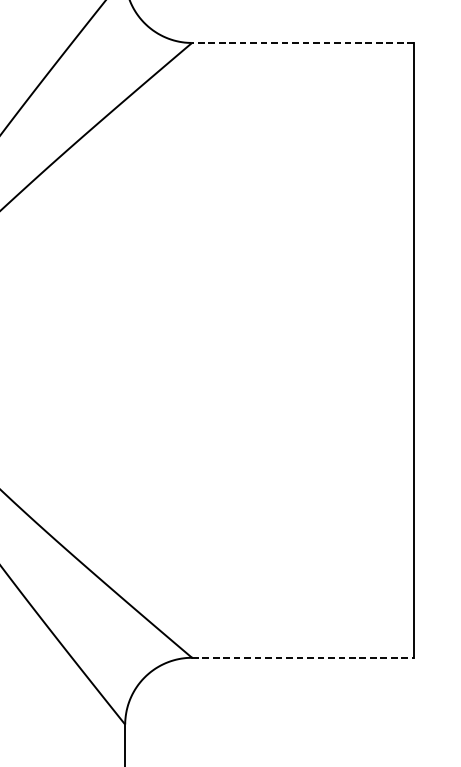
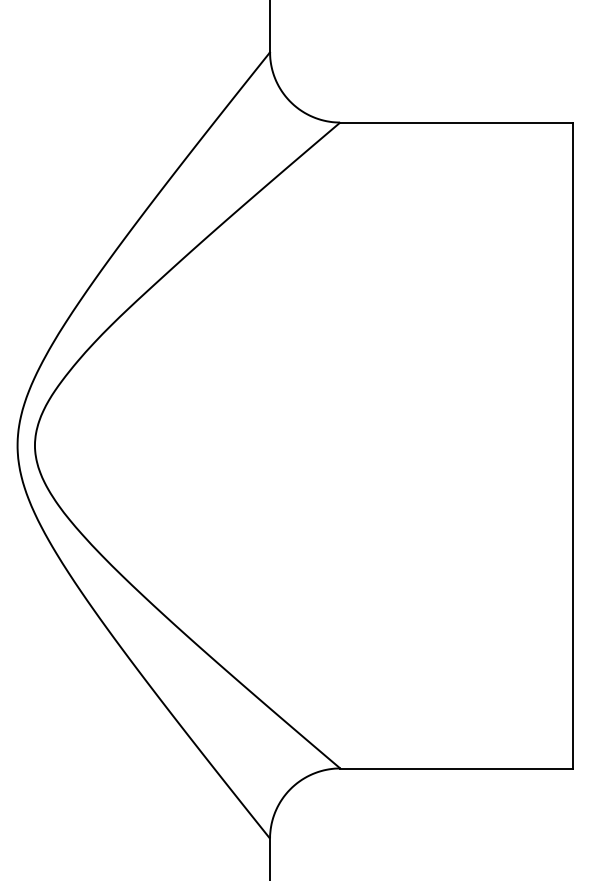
line: (302, 42) -> (456, 122), dashed -> solid
line: (302, 657) -> (456, 768), dashed -> solid

